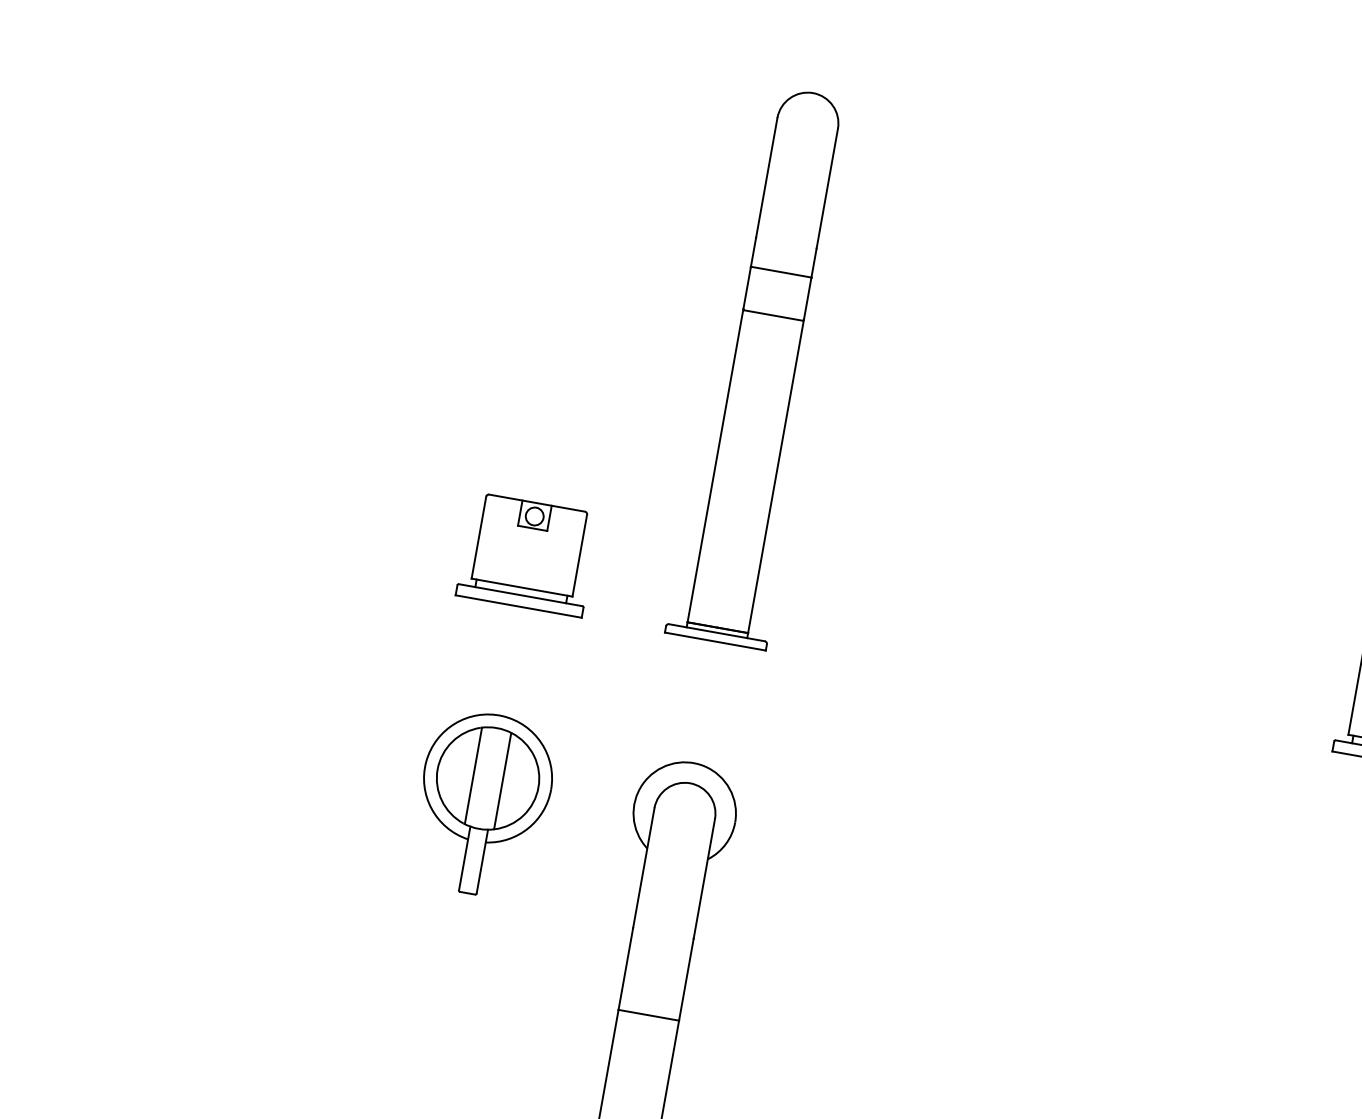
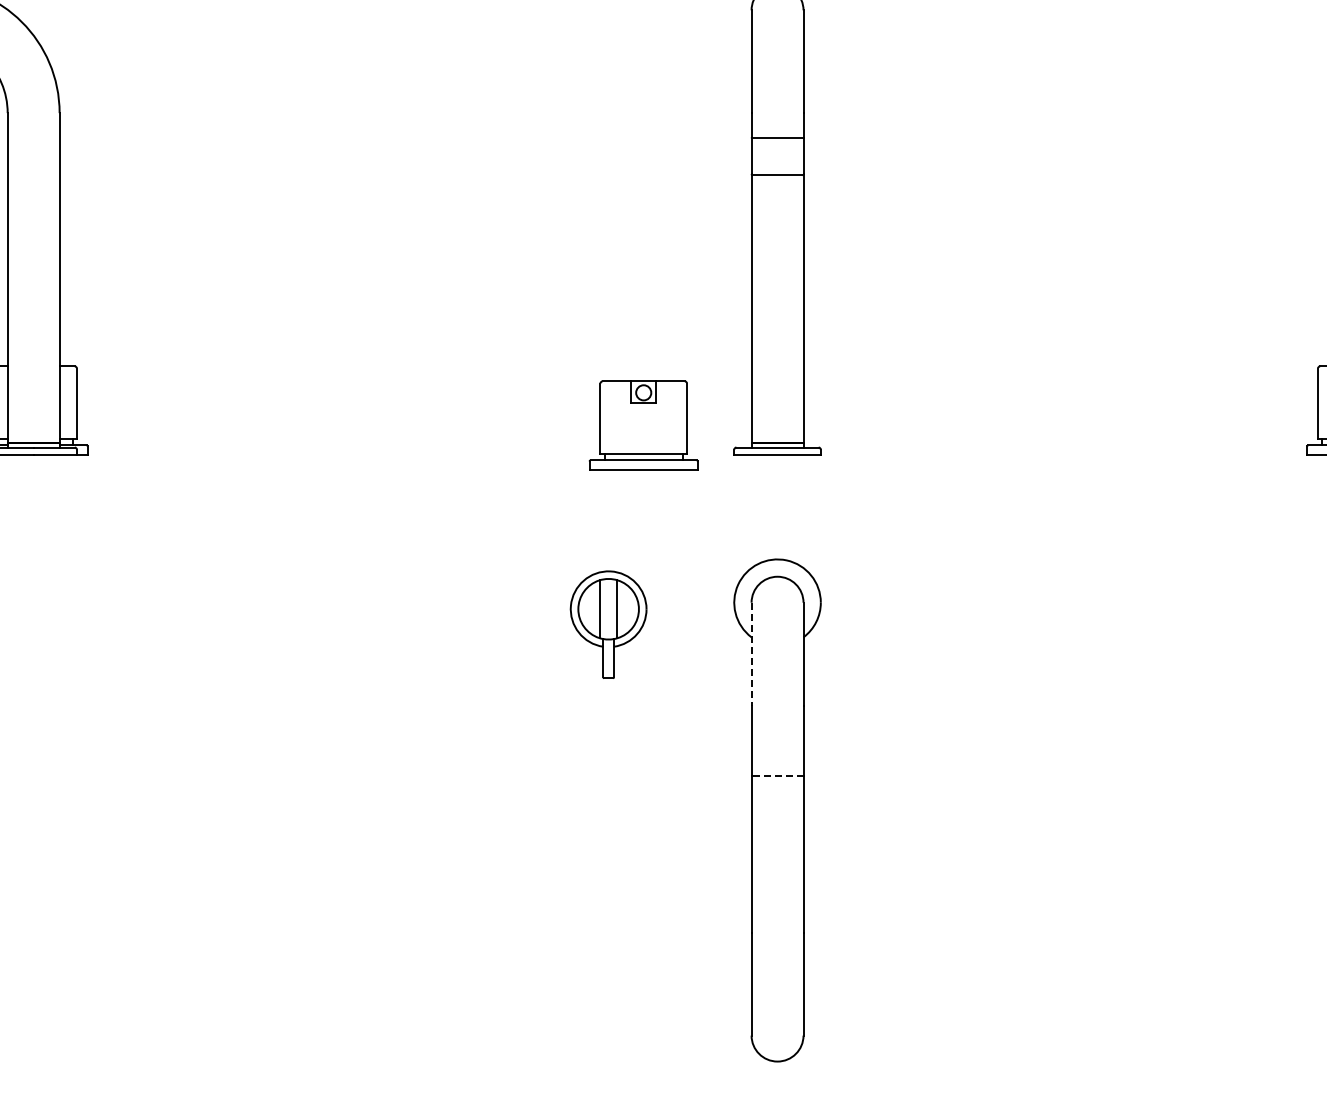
part: (527, 554) -> (643, 425), moved
part: (483, 803) -> (608, 624), size x0.7
line: (643, 868) -> (751, 654), solid -> dashed
line: (648, 1014) -> (777, 775), solid -> dashed

